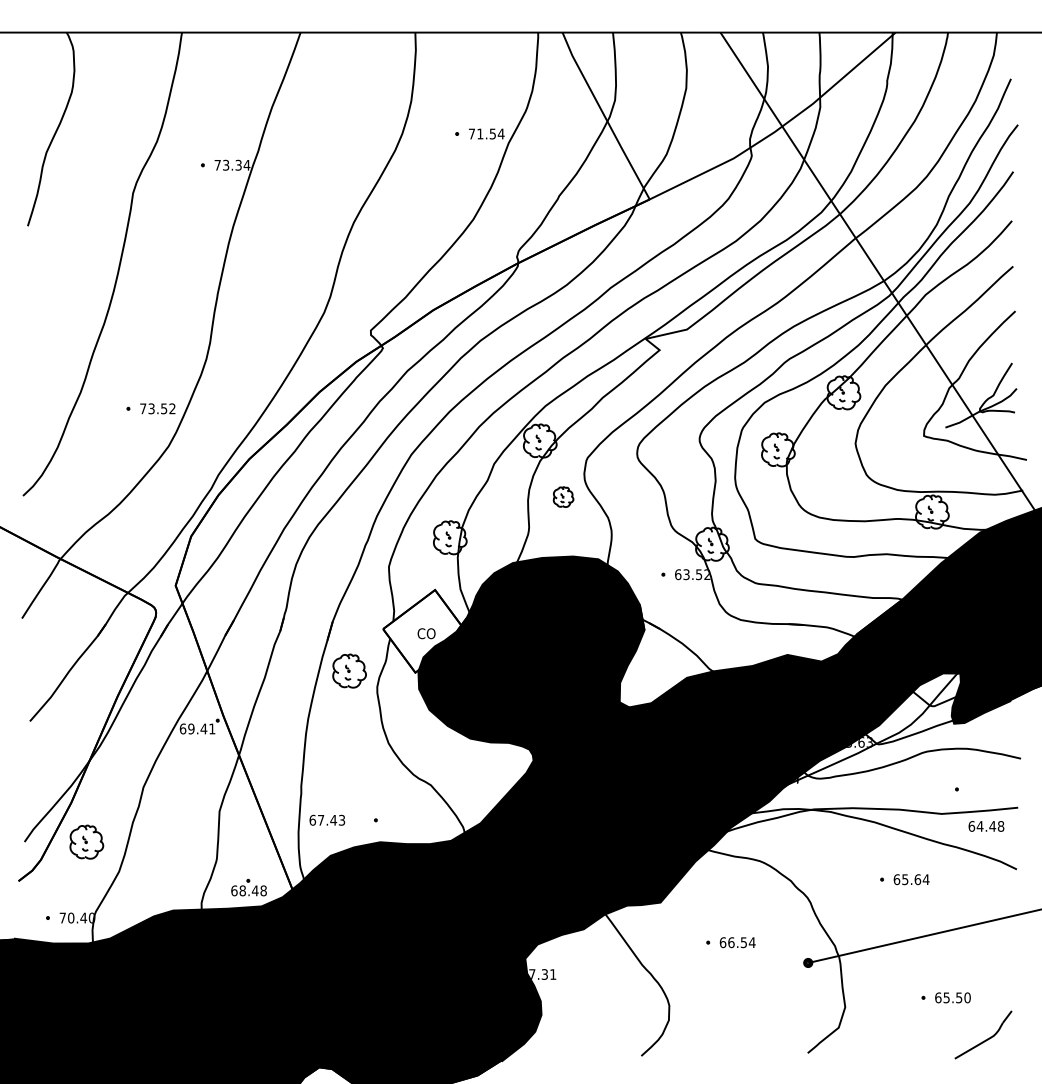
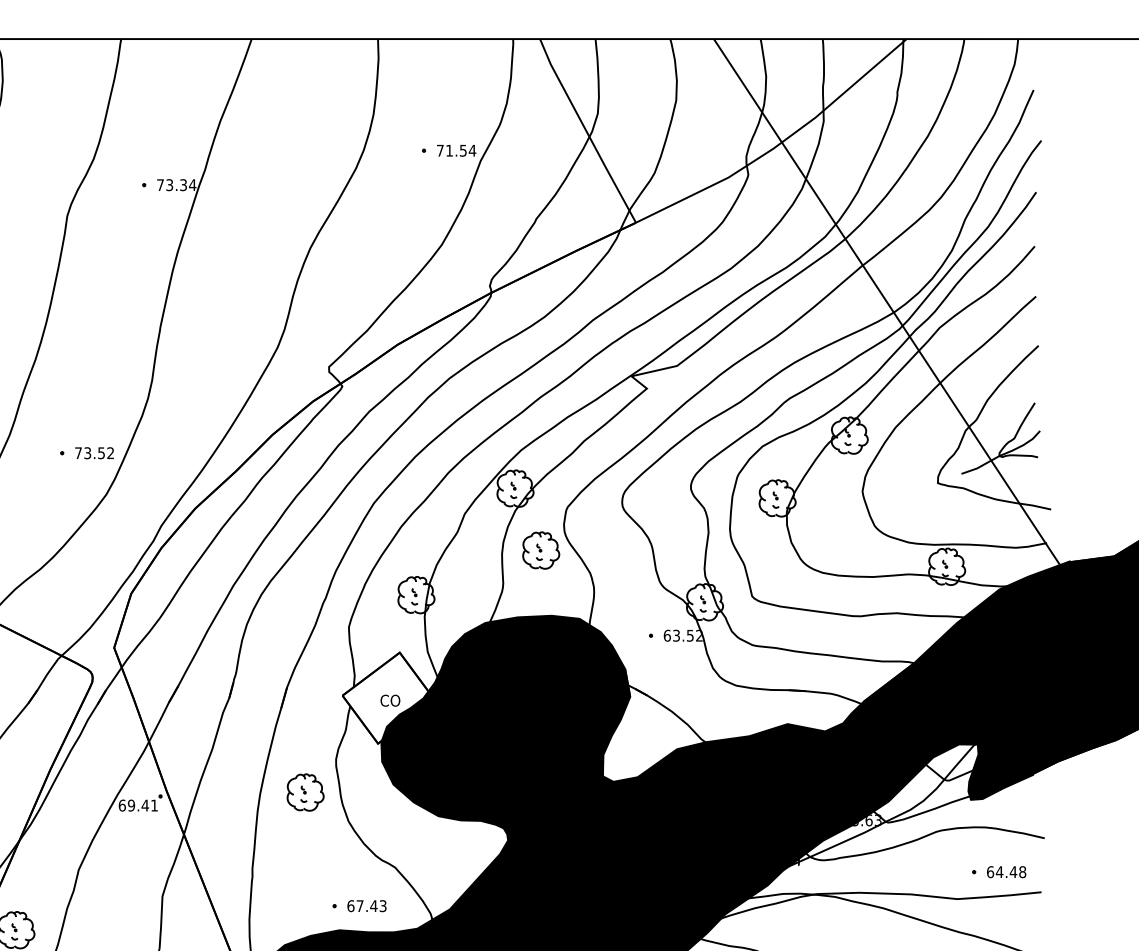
part: (563, 496) -> (541, 549), size x1.67
part: (349, 670) -> (305, 791), moved
text: (327, 819) -> (367, 905), moved
text: (986, 826) -> (1006, 872), moved

